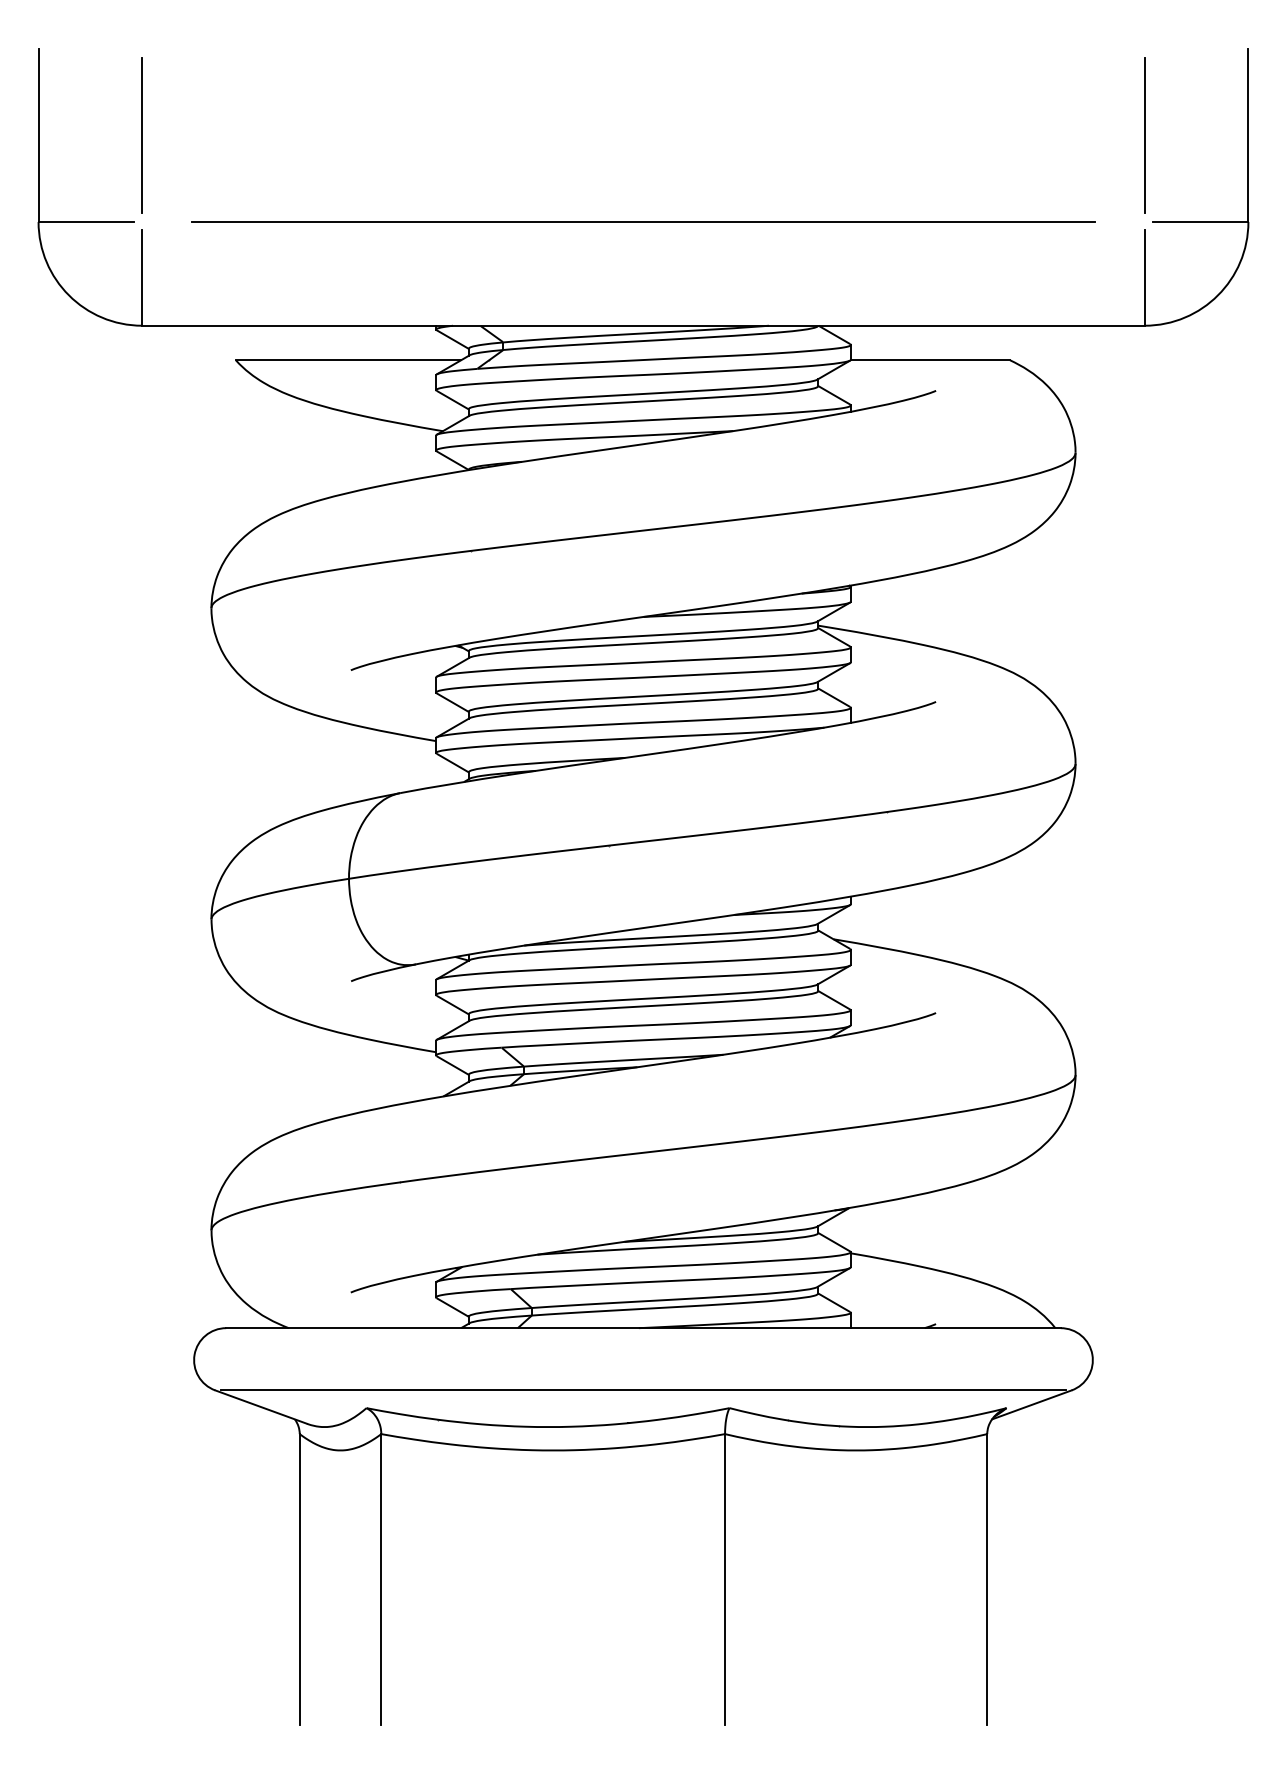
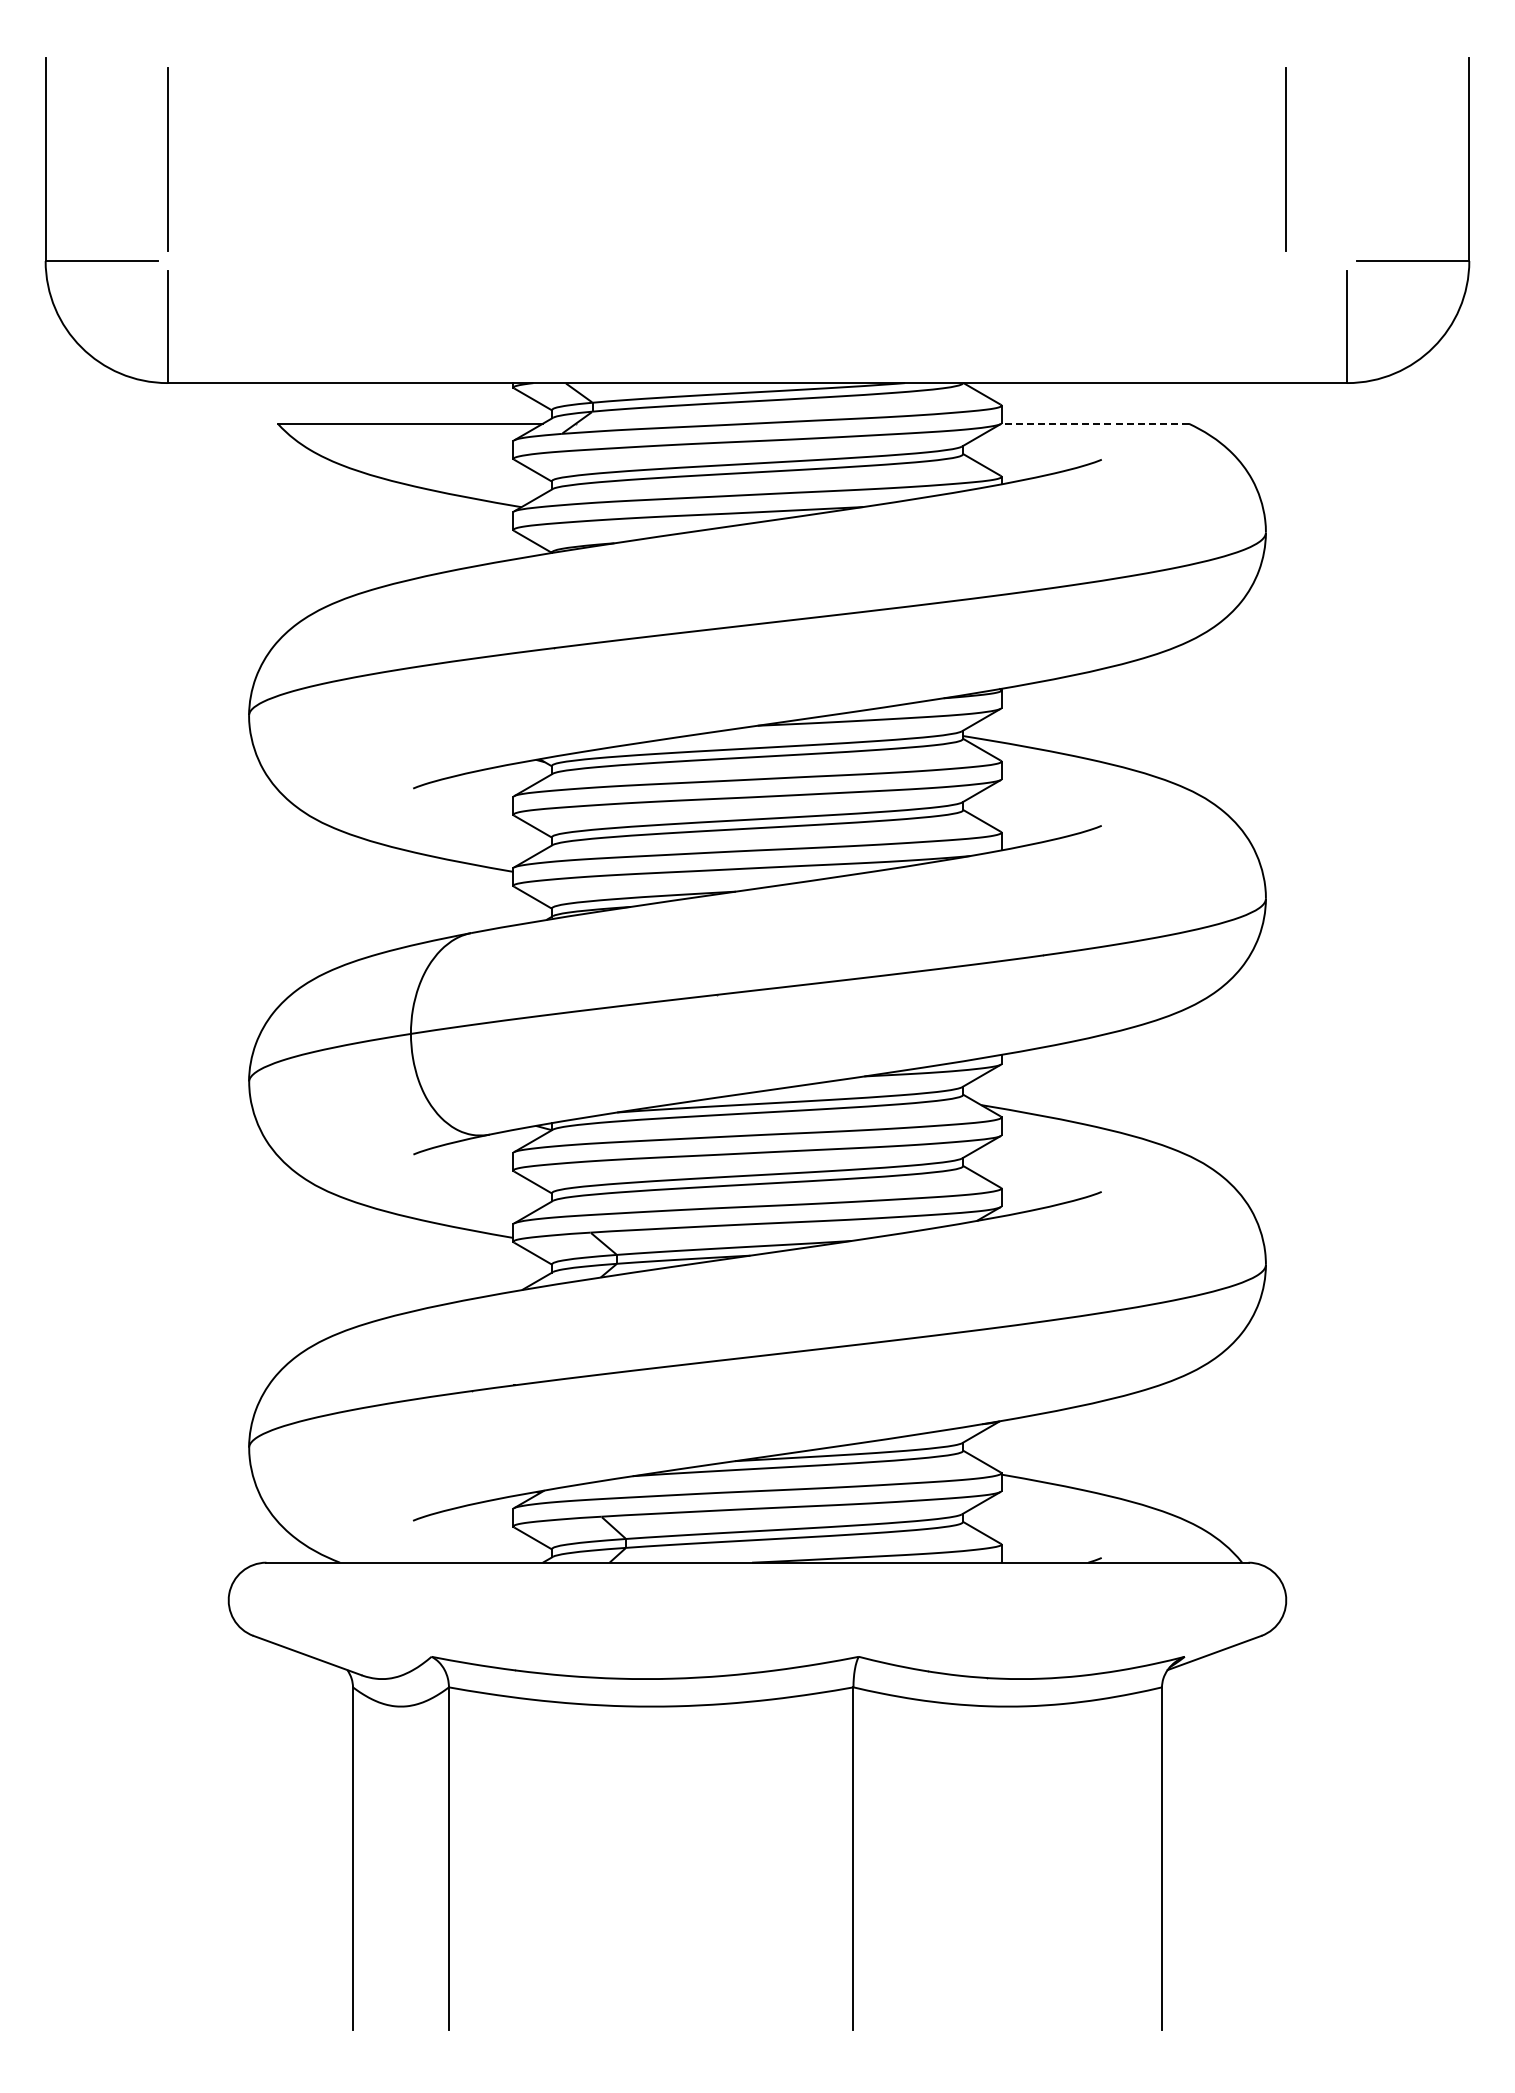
line: (1144, 135) -> (1285, 159), moved
line: (643, 222) -> (757, 261), removed
line: (930, 360) -> (1095, 423), solid -> dashed
line: (643, 1390) -> (757, 1635), removed

